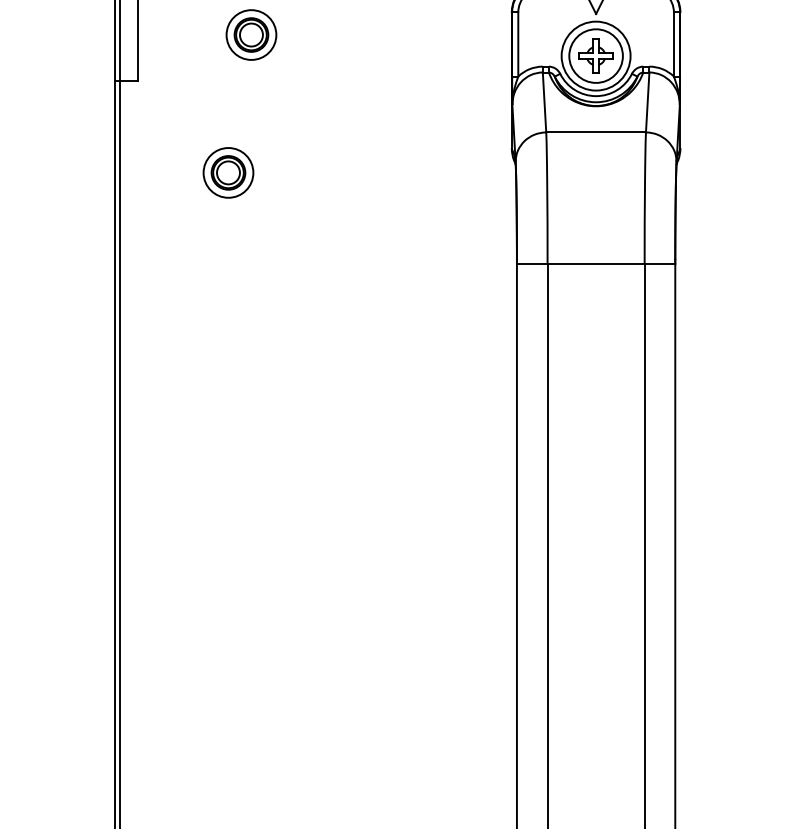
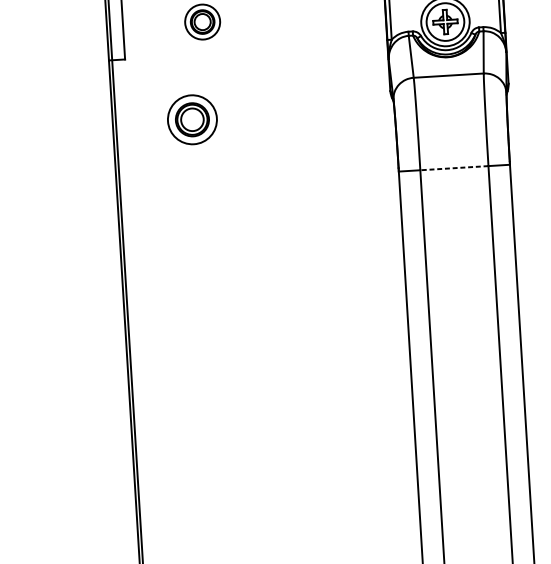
part: (228, 172) -> (192, 119), size x1.4
line: (596, 264) -> (454, 168), solid -> dashed

